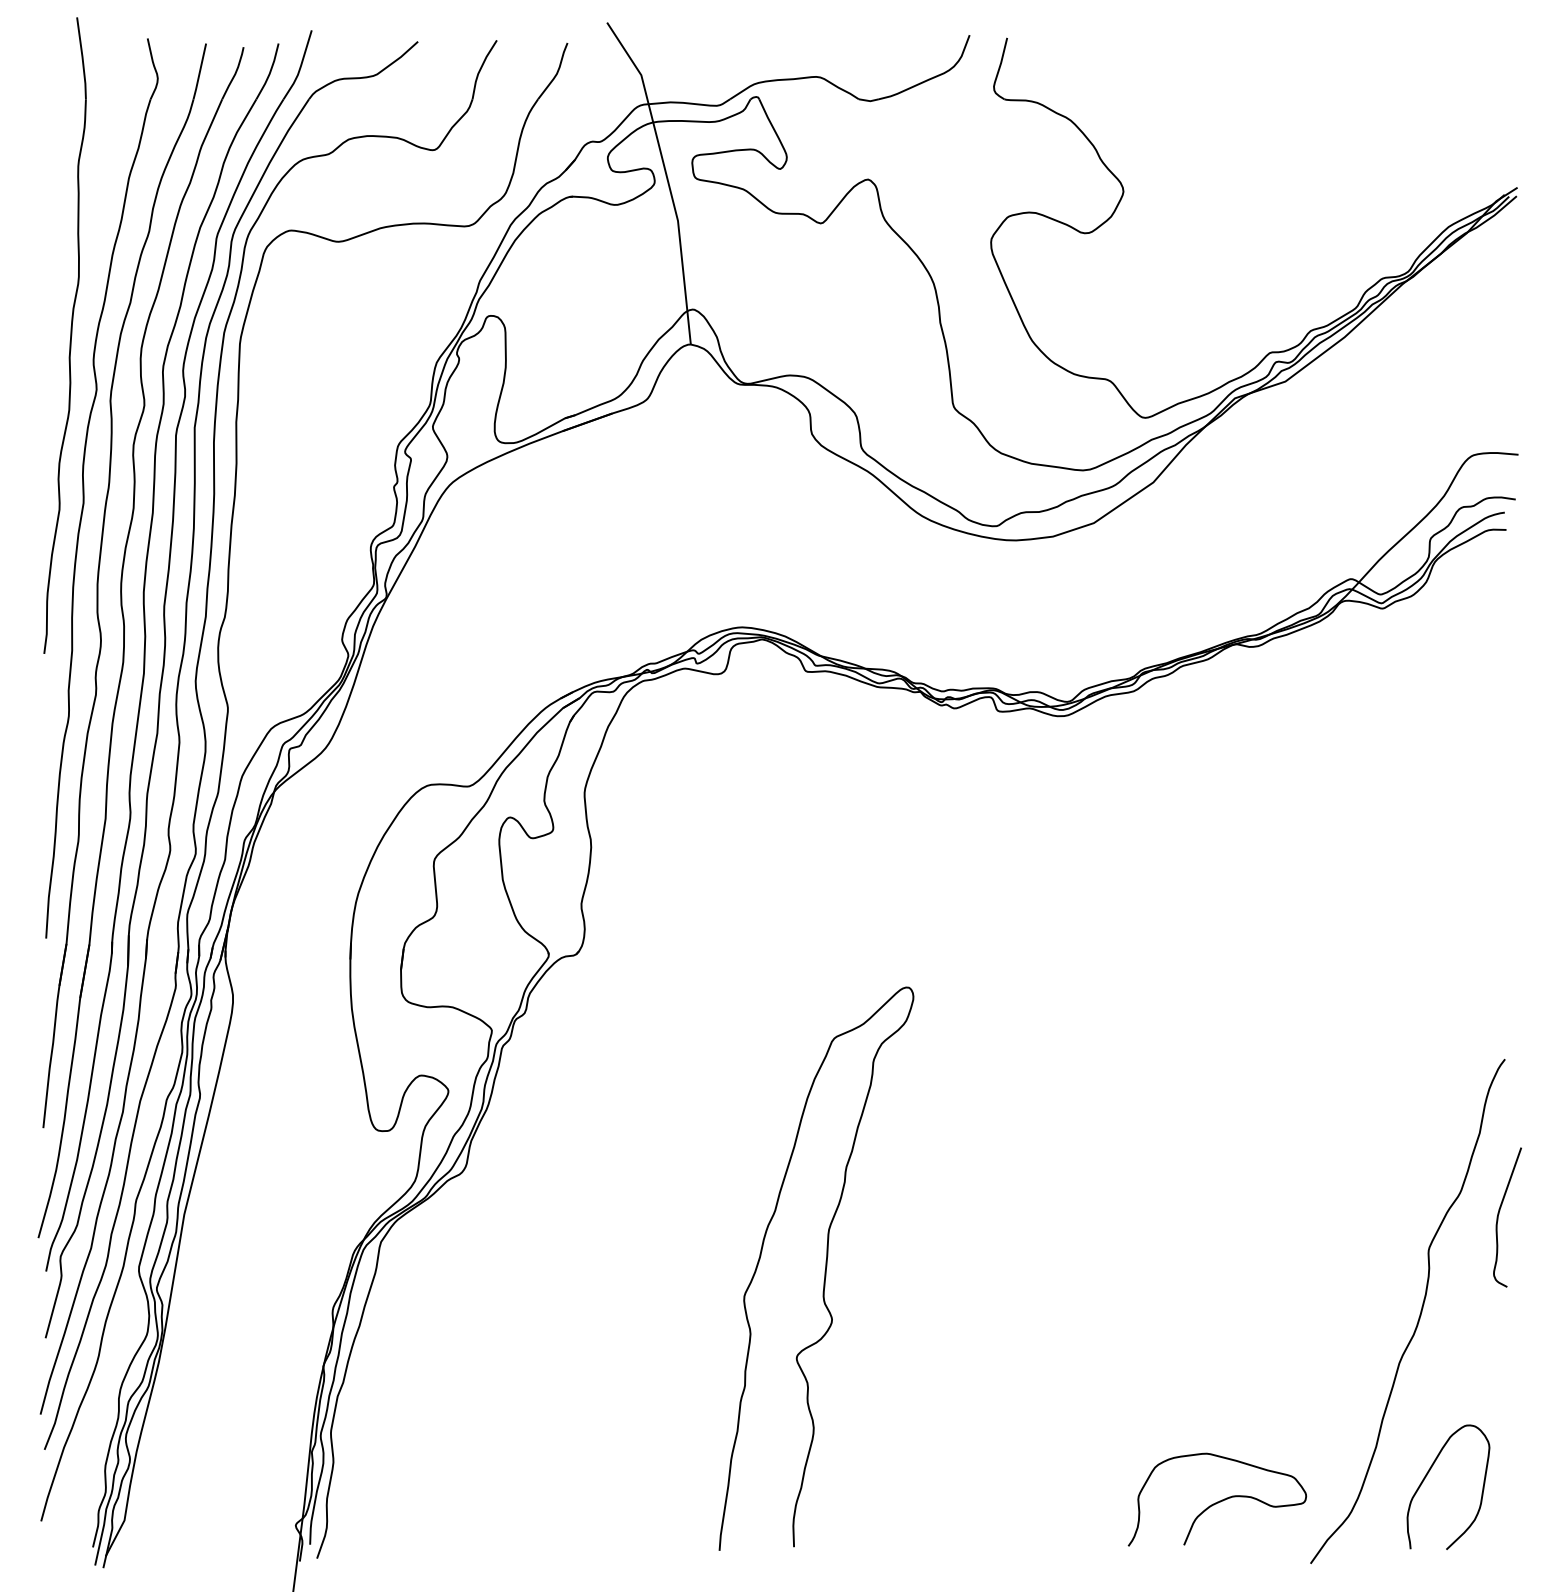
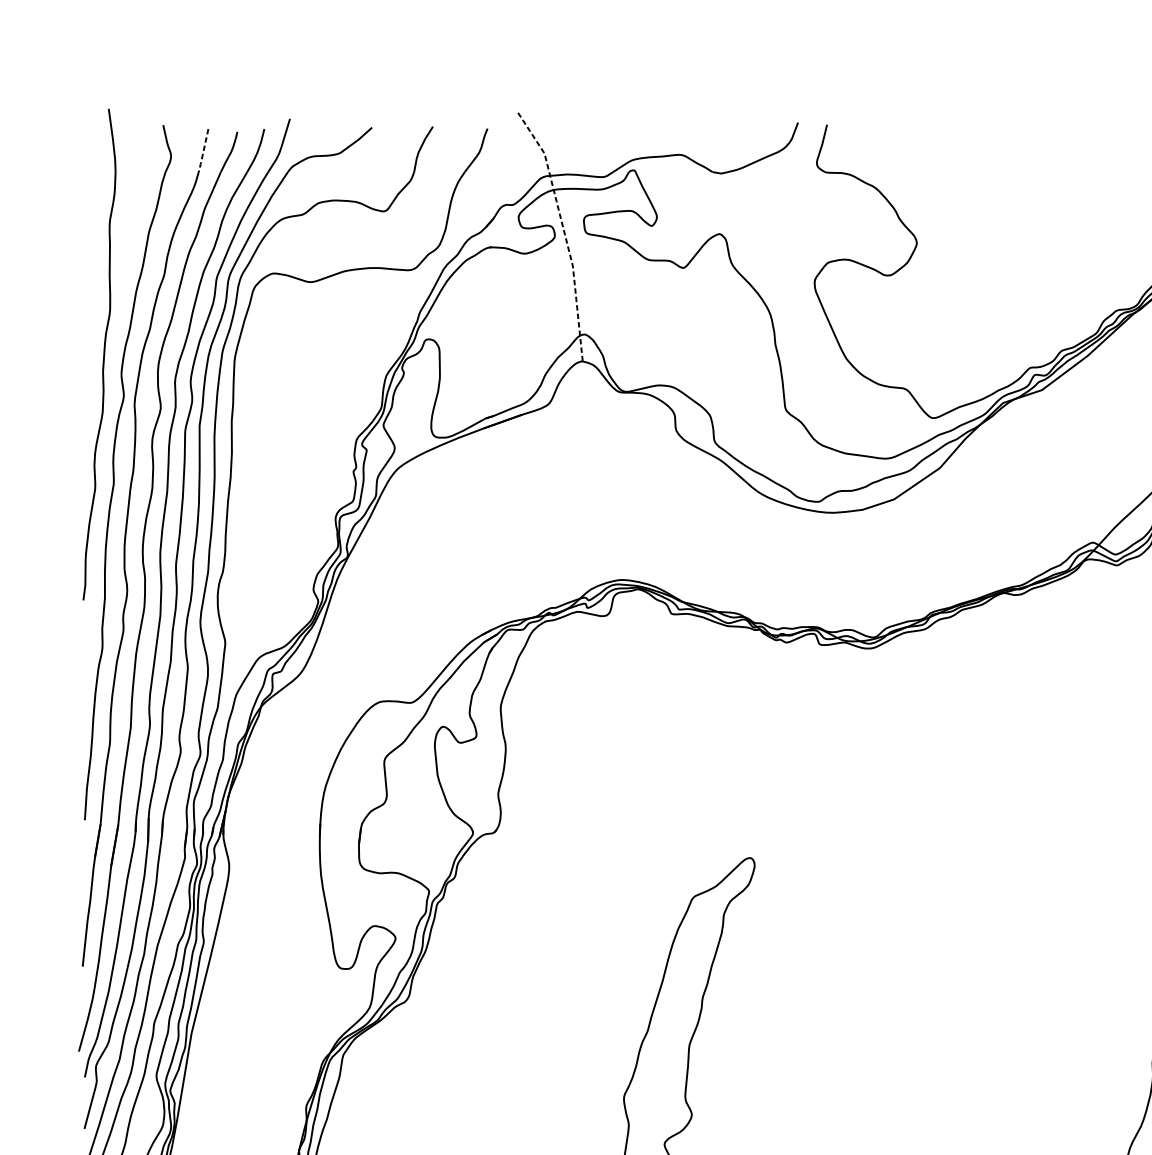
line: (199, 72) -> (203, 151), solid -> dashed
line: (667, 178) -> (564, 233), solid -> dashed

